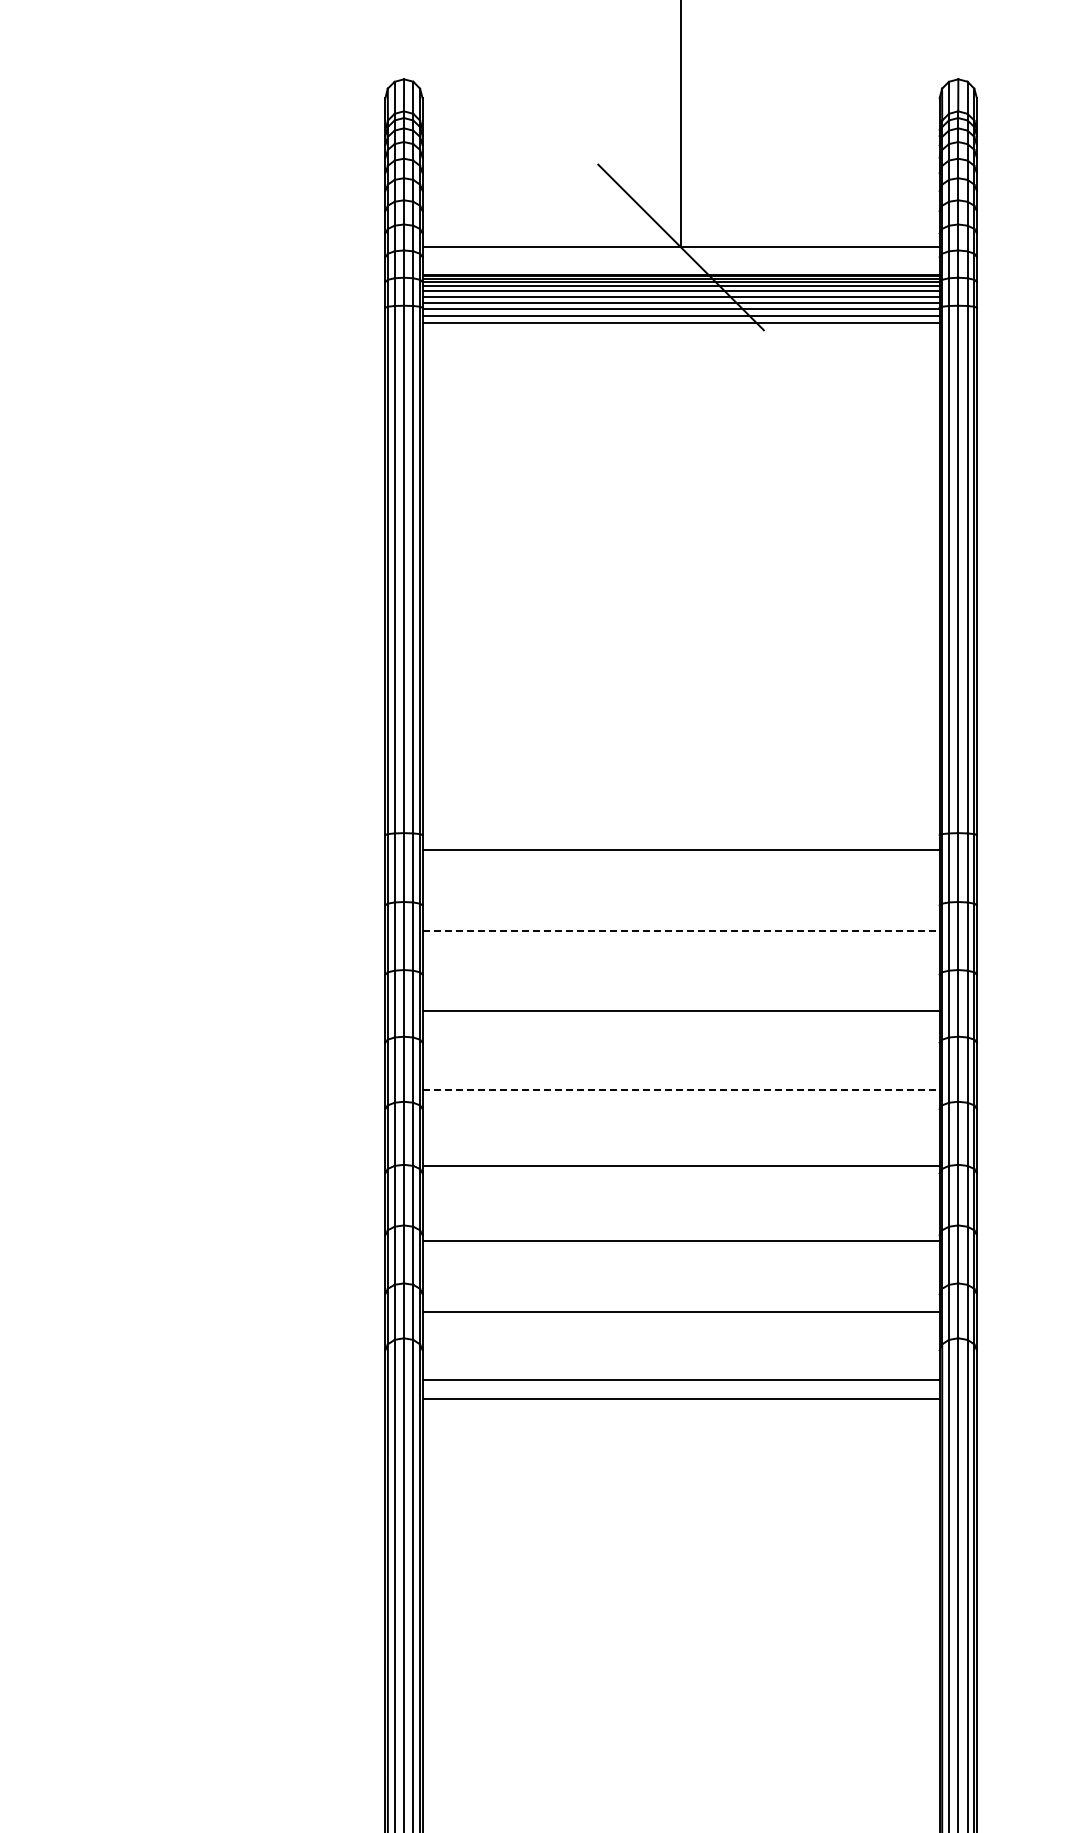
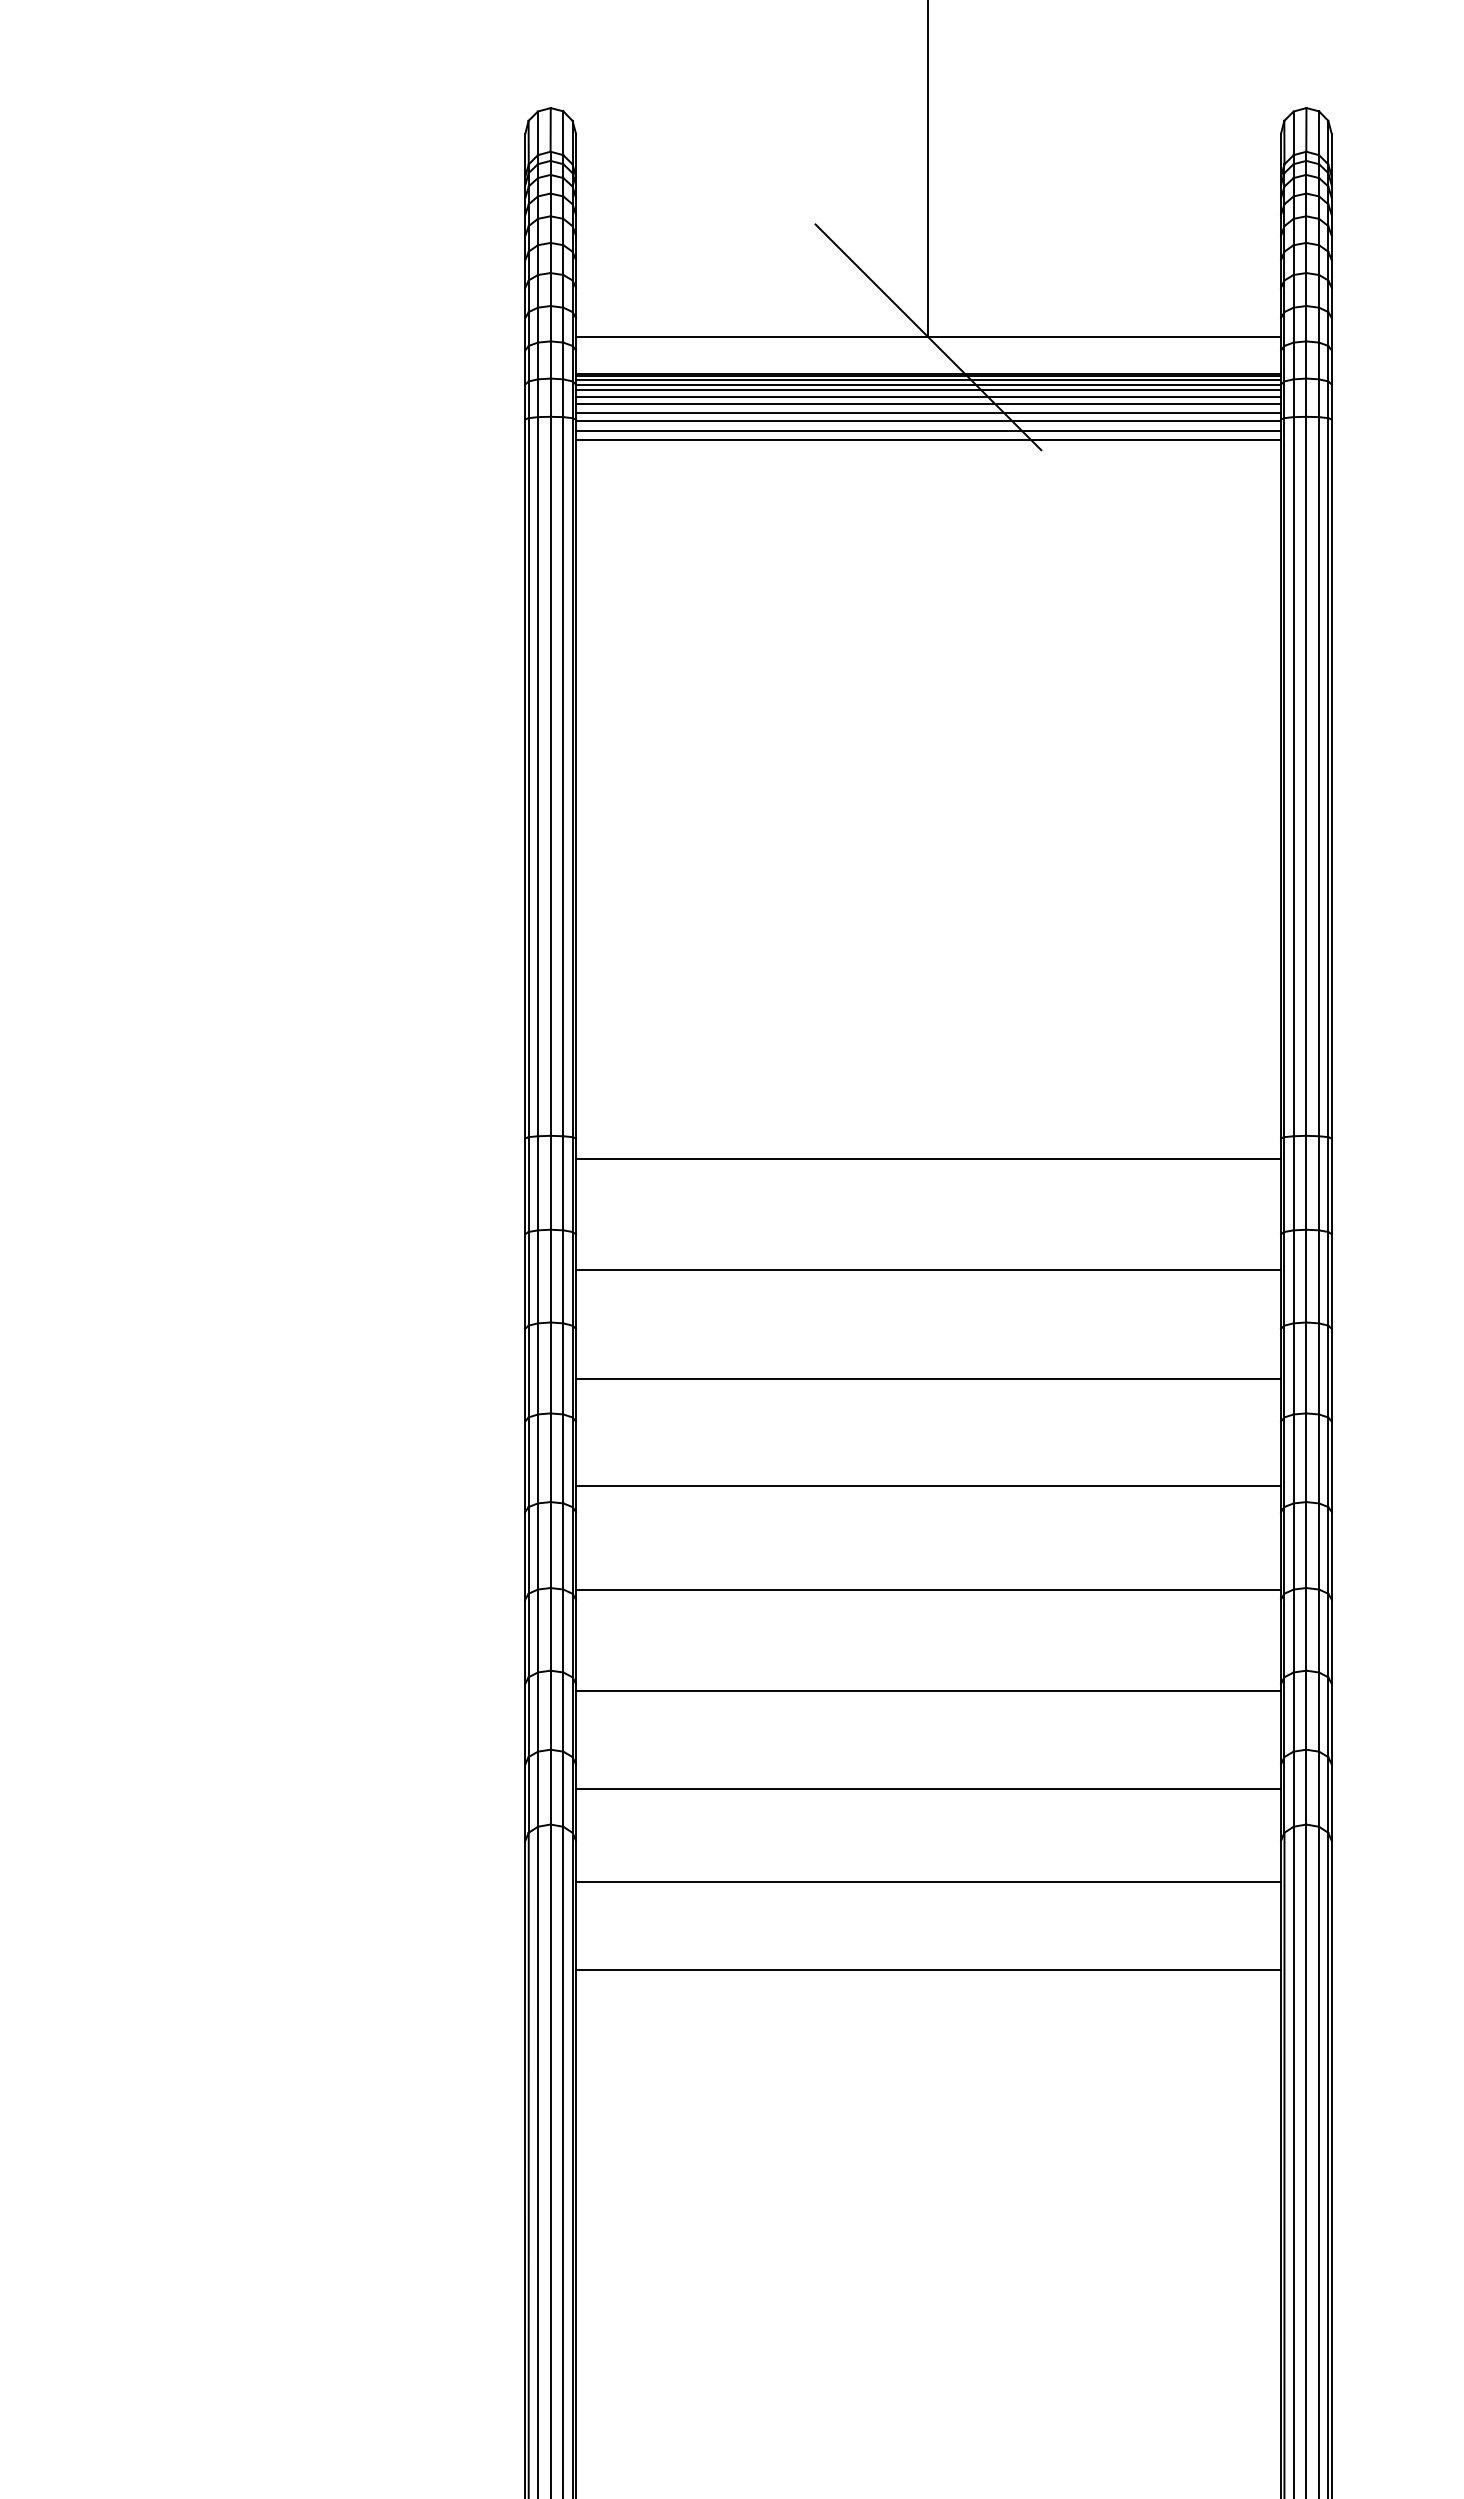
line: (681, 931) -> (929, 1269), dashed -> solid
line: (681, 1089) -> (929, 1485), dashed -> solid
line: (680, 1398) -> (927, 1969), moved

